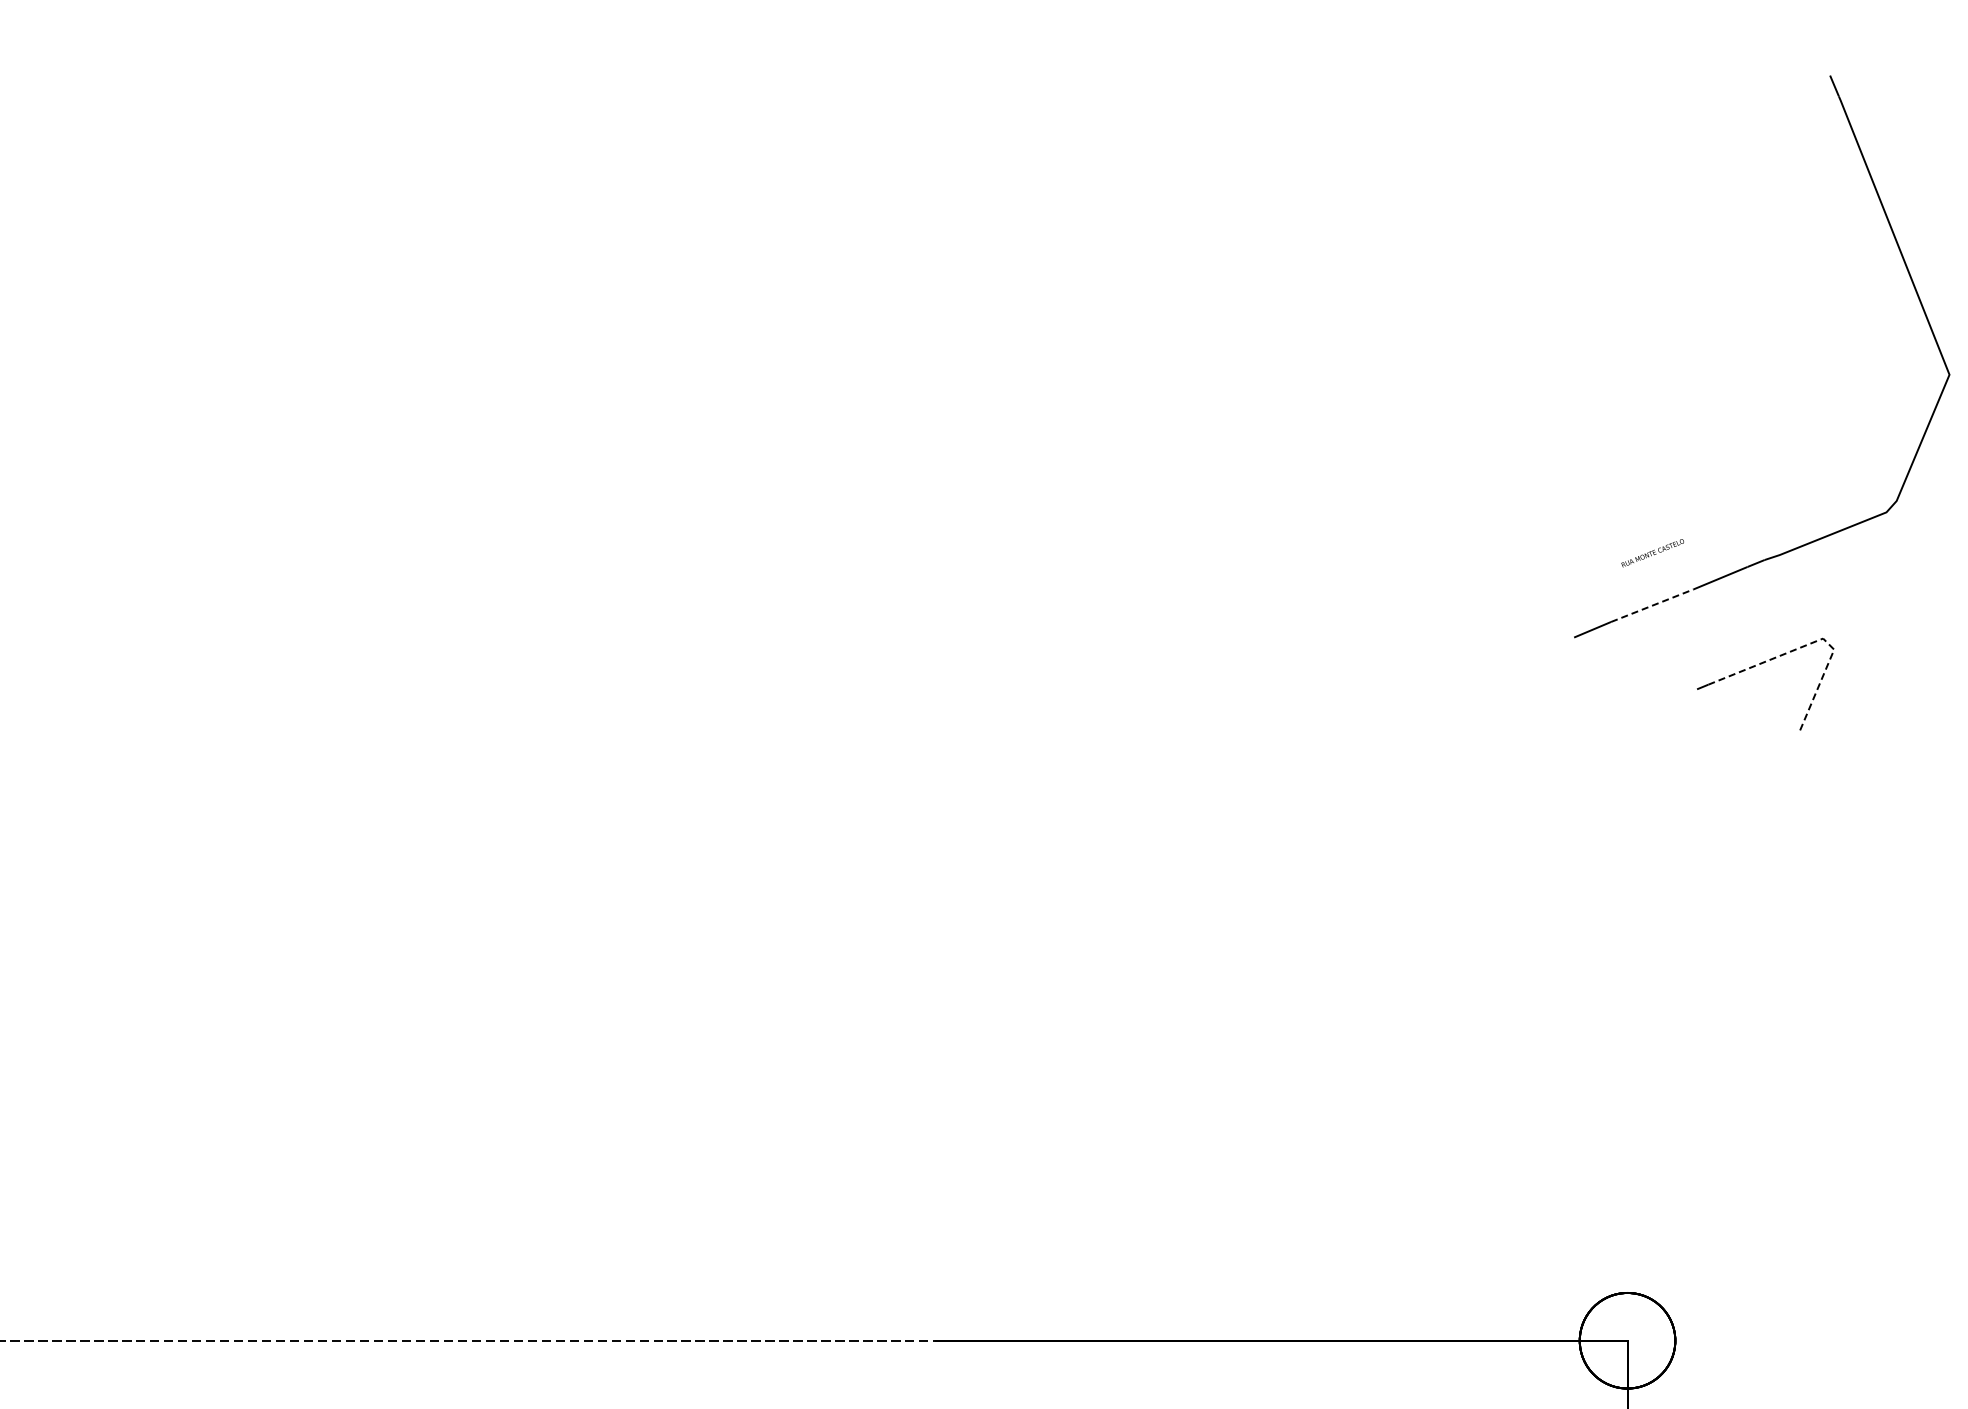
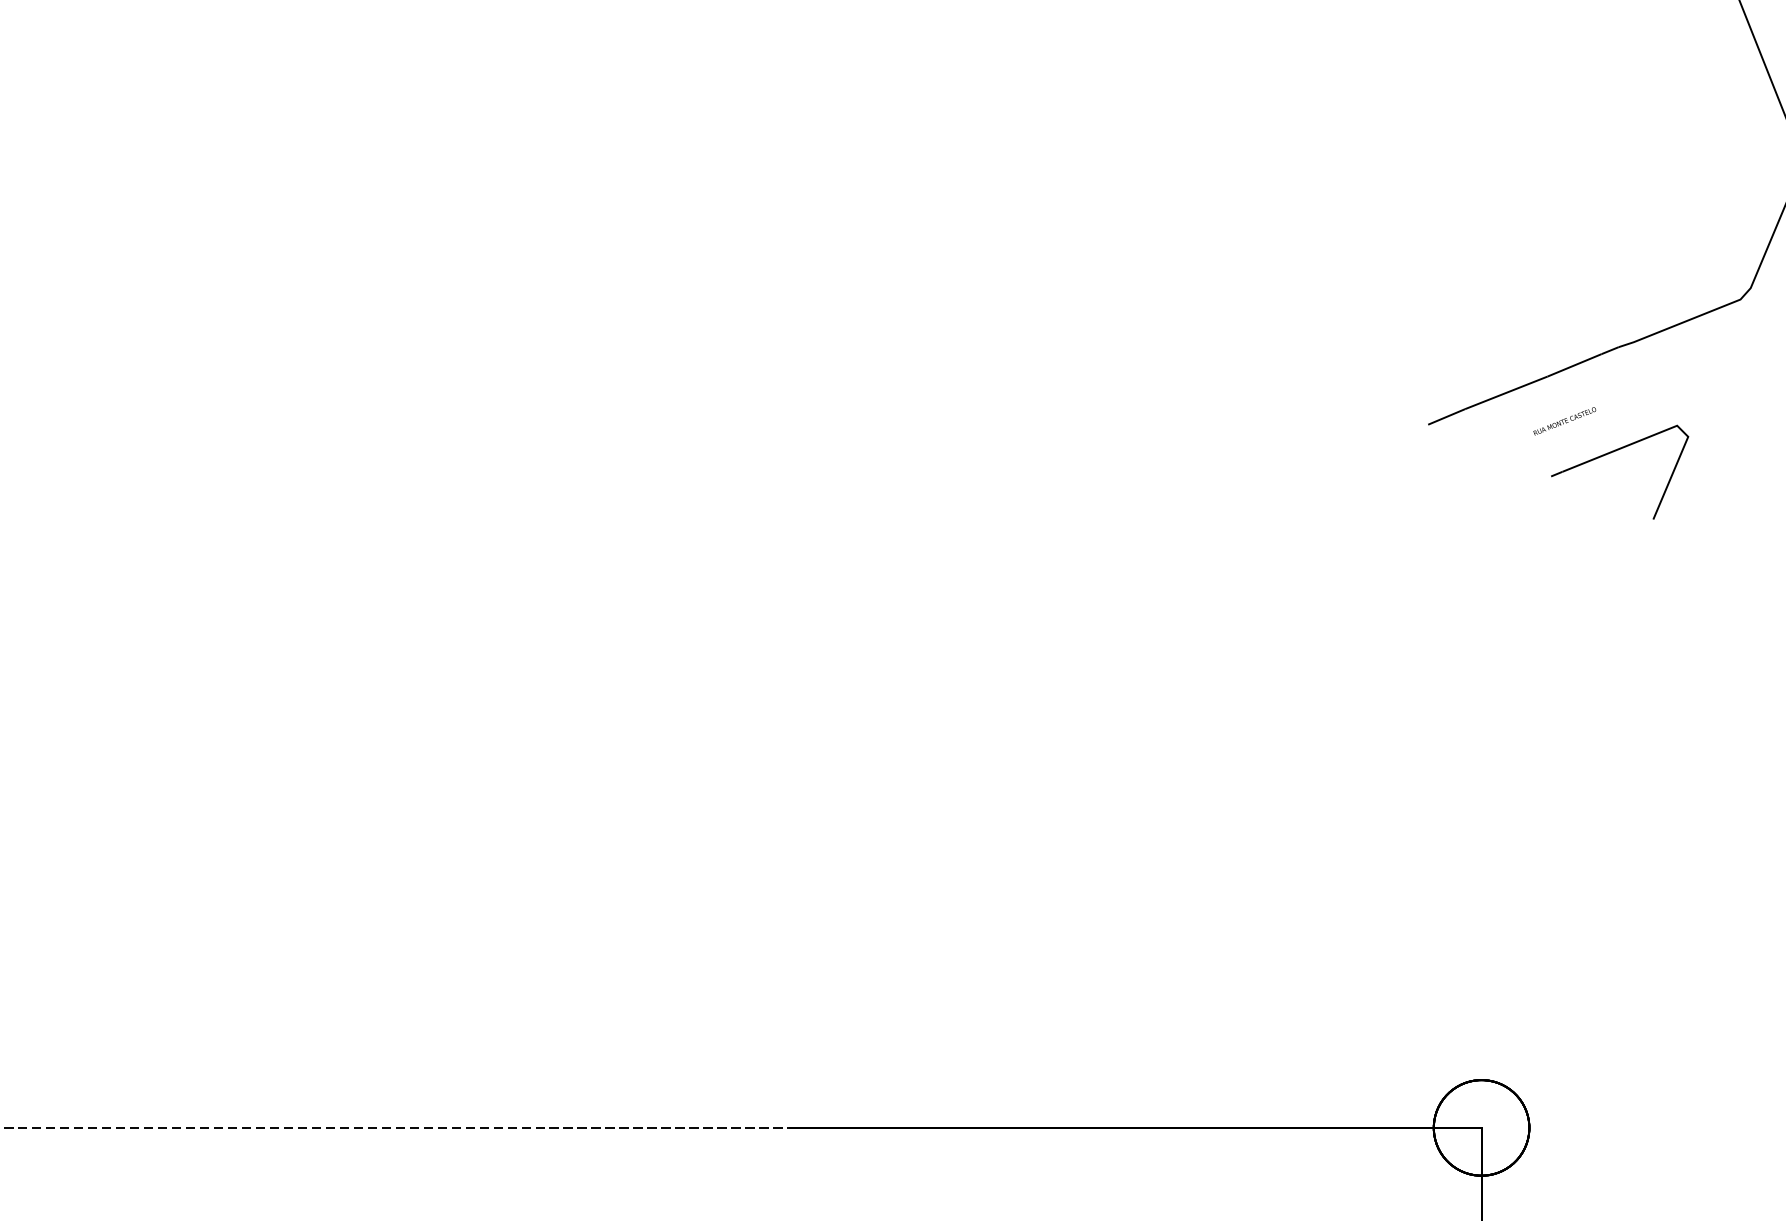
text: (1652, 553) -> (1564, 421), moved
line: (1652, 605) -> (1506, 392), dashed -> solid
line: (1815, 641) -> (1669, 428), dashed -> solid

